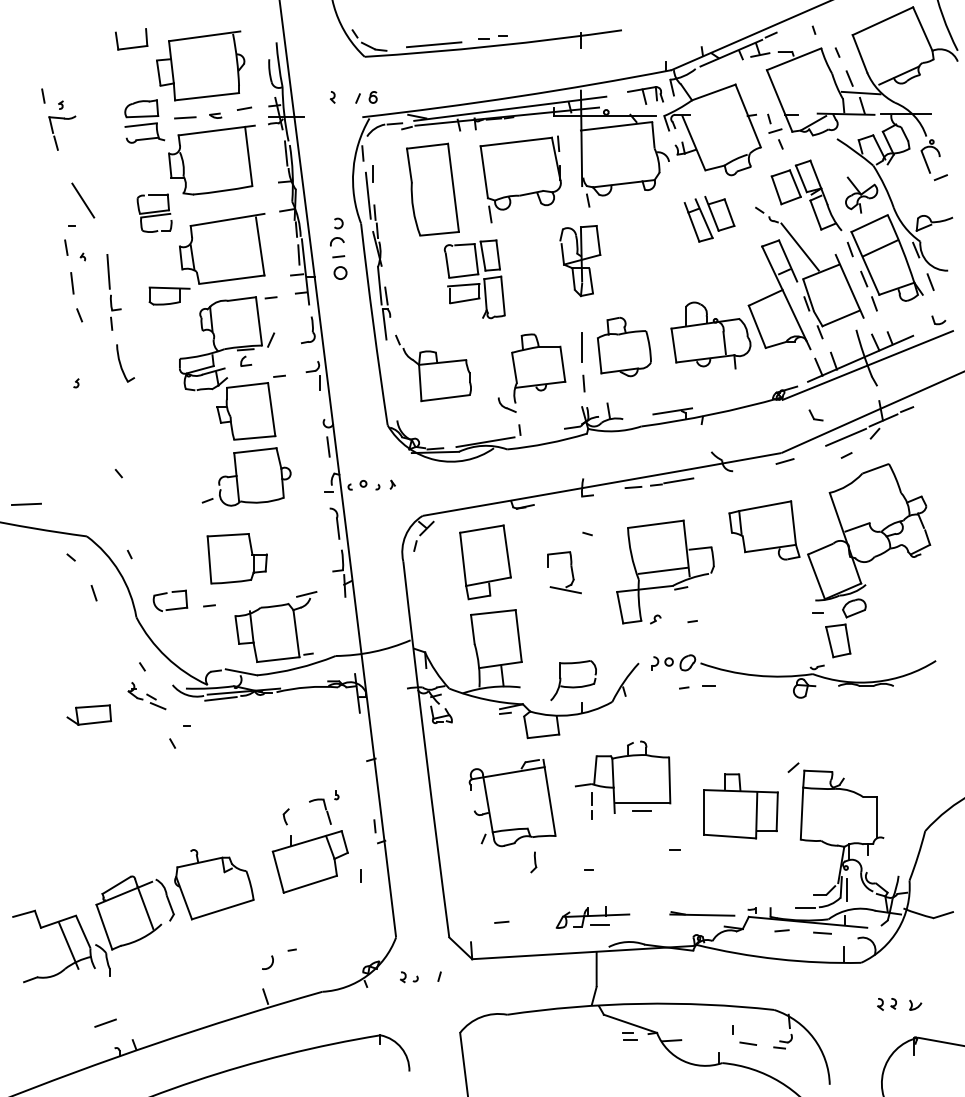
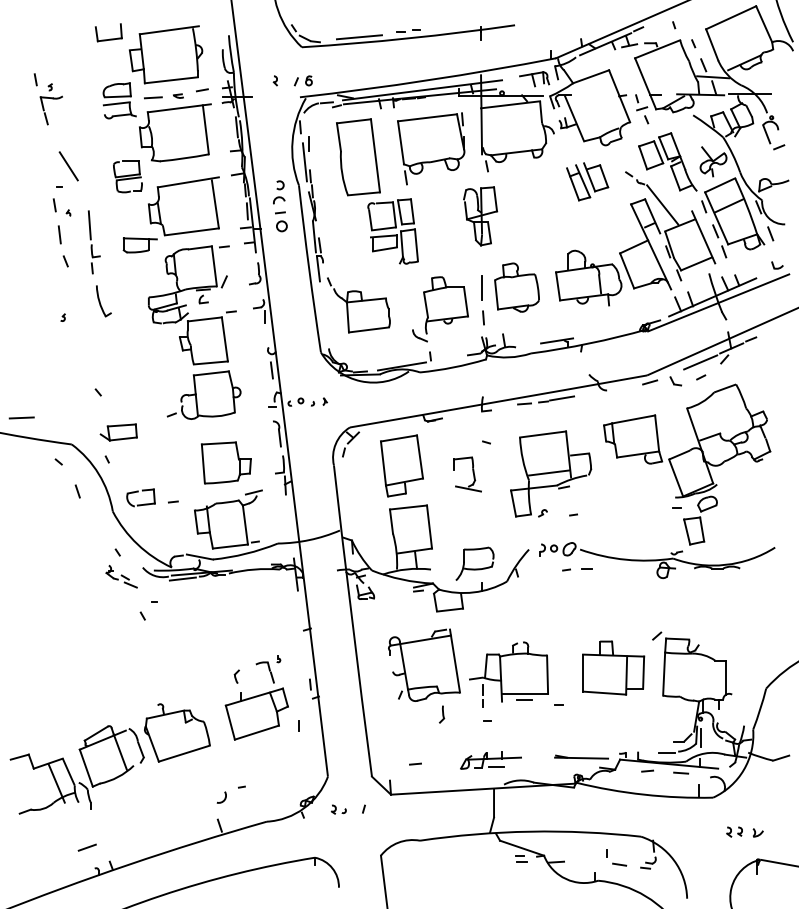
part: (815, 415) -> (675, 381), moved
part: (236, 558) -> (225, 462), moved
part: (88, 715) -> (118, 432), moved
part: (622, 780) -> (508, 674), moved

